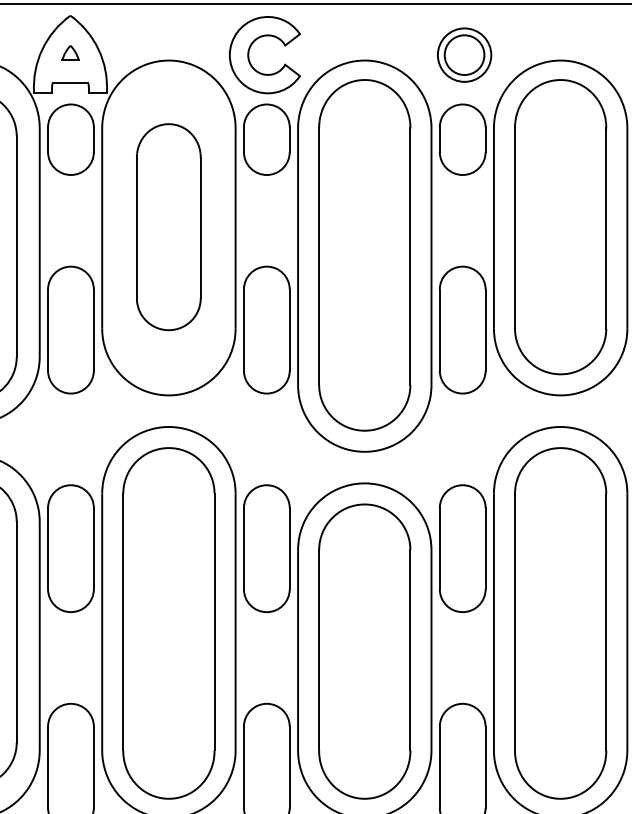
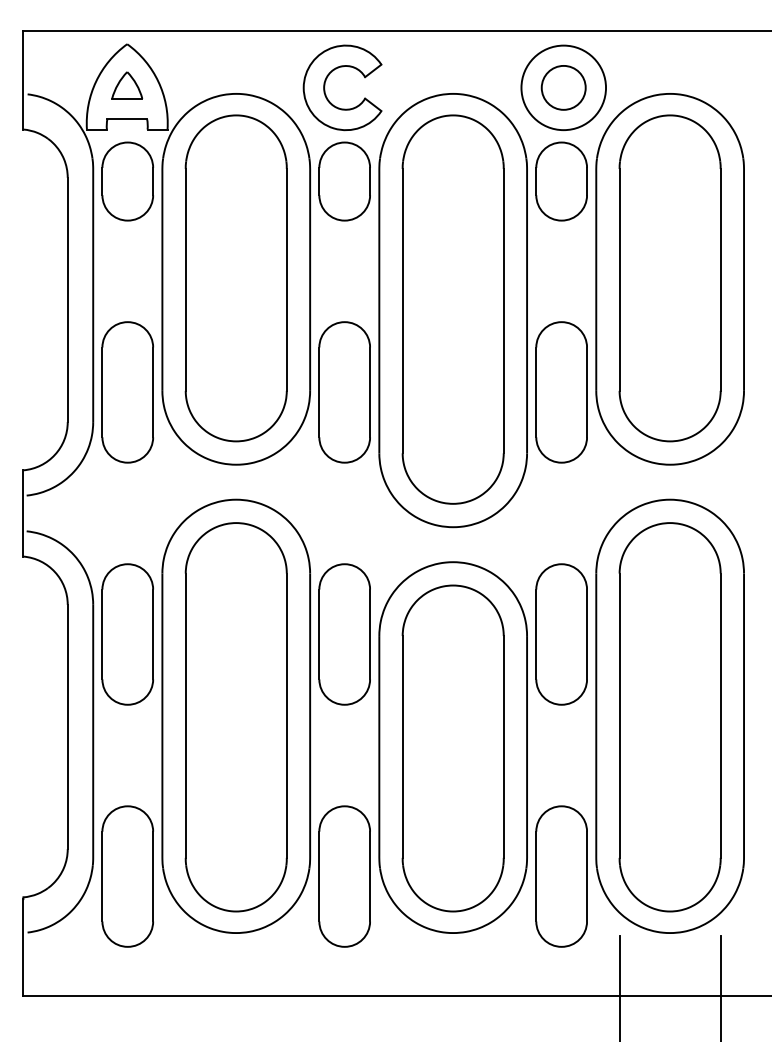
part: (70, 52) -> (127, 85), size x1.67
circle: (464, 54) -> (563, 87), size x1.43
part: (168, 227) -> (235, 278), size x1.43

